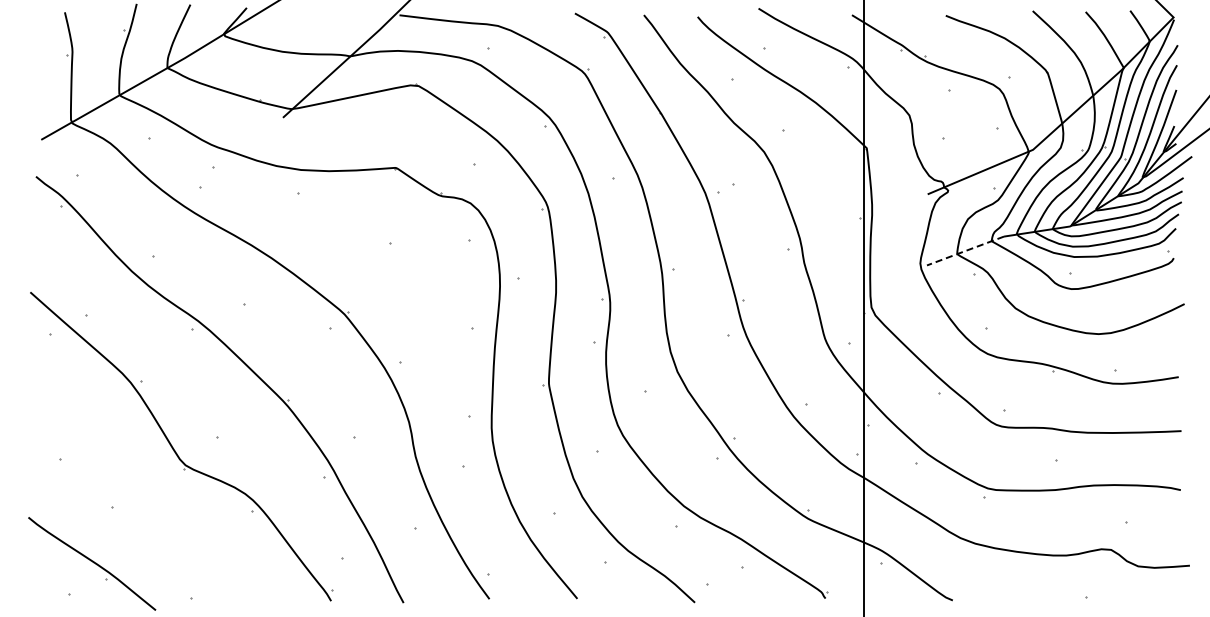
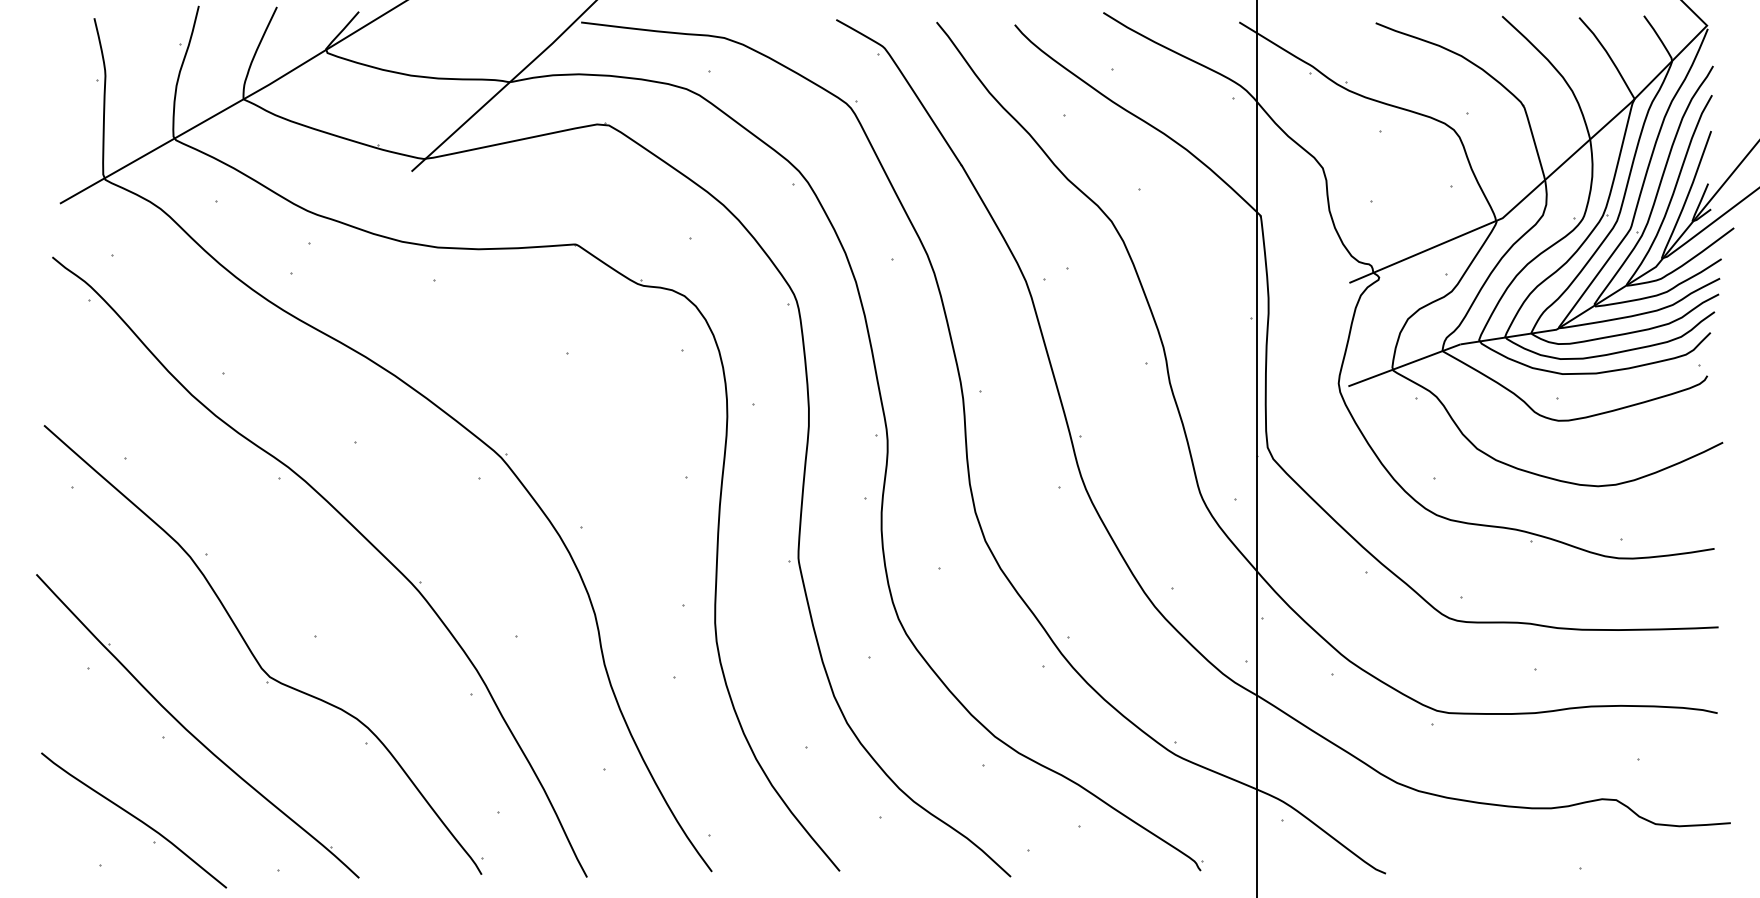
line: (965, 251) -> (1404, 366), dashed -> solid
part: (133, 504) -> (194, 734), added

